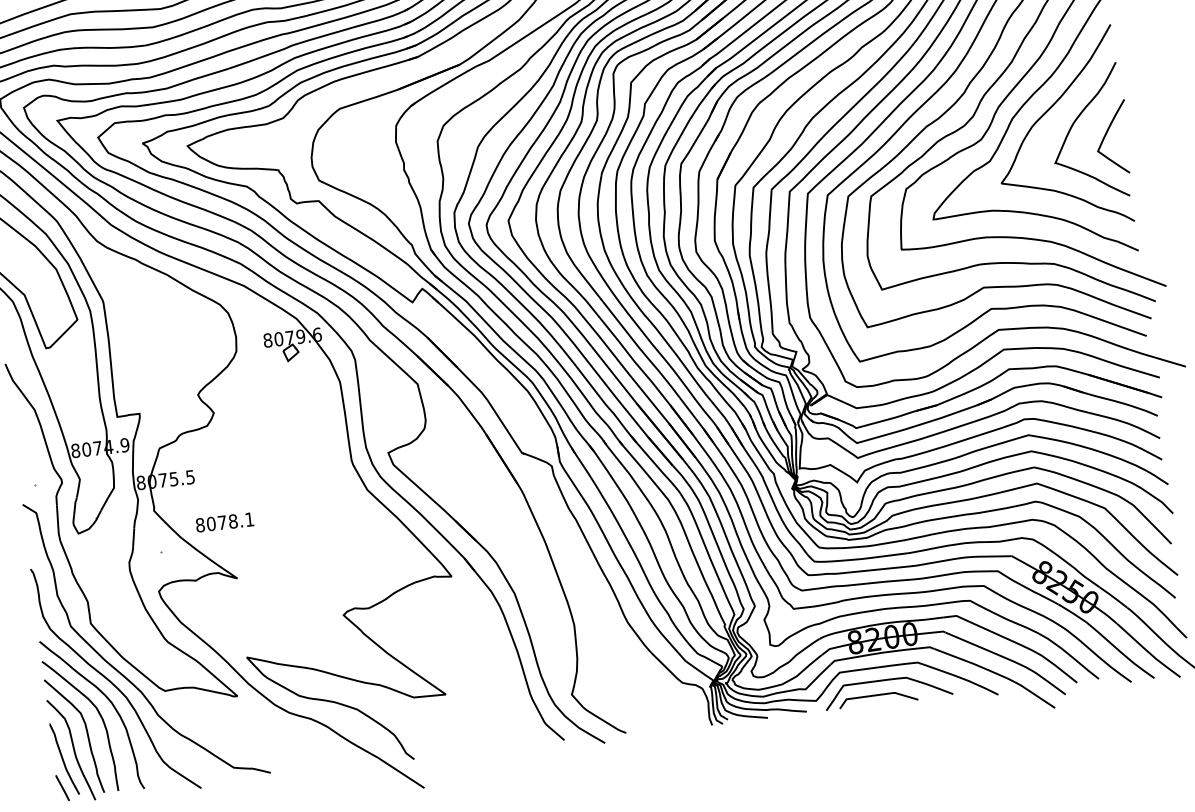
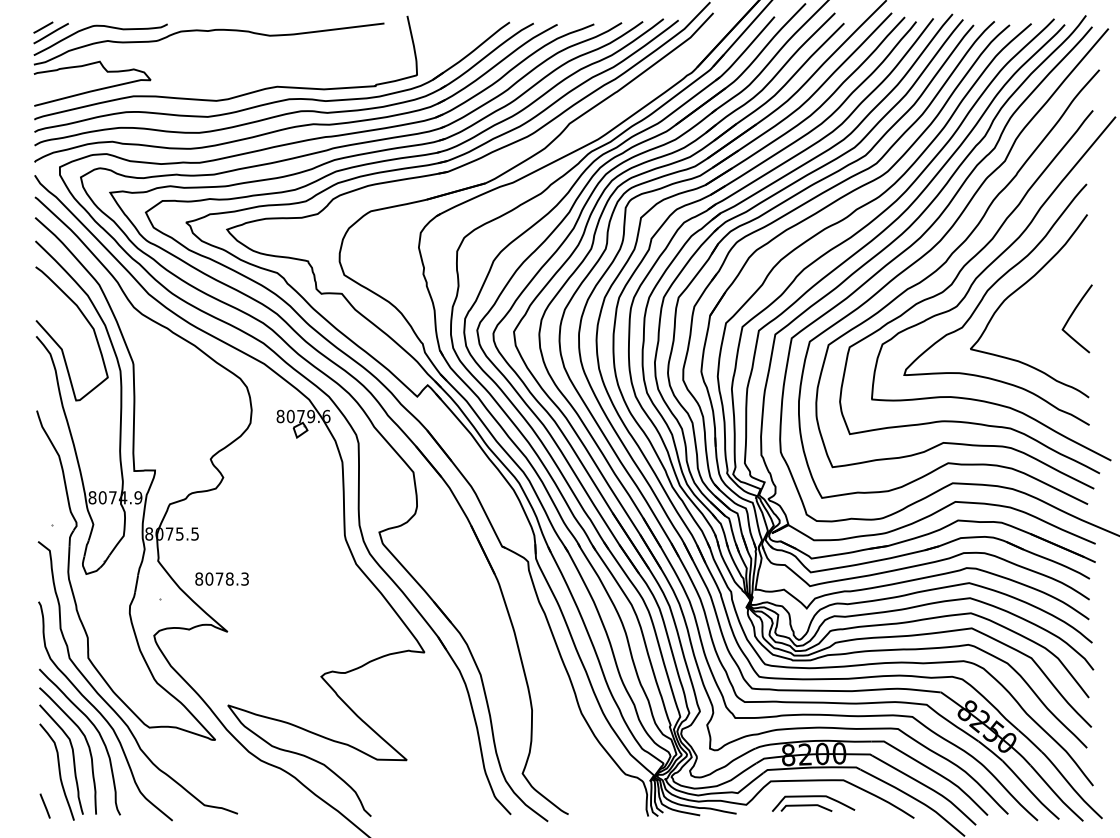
curve: (1073, 126) -> (1042, 304), removed
text: (248, 519) -> (244, 578), 8078.1 -> 8078.3
part: (888, 691) -> (813, 803), size x0.7
curve: (63, 758) -> (49, 779), removed

